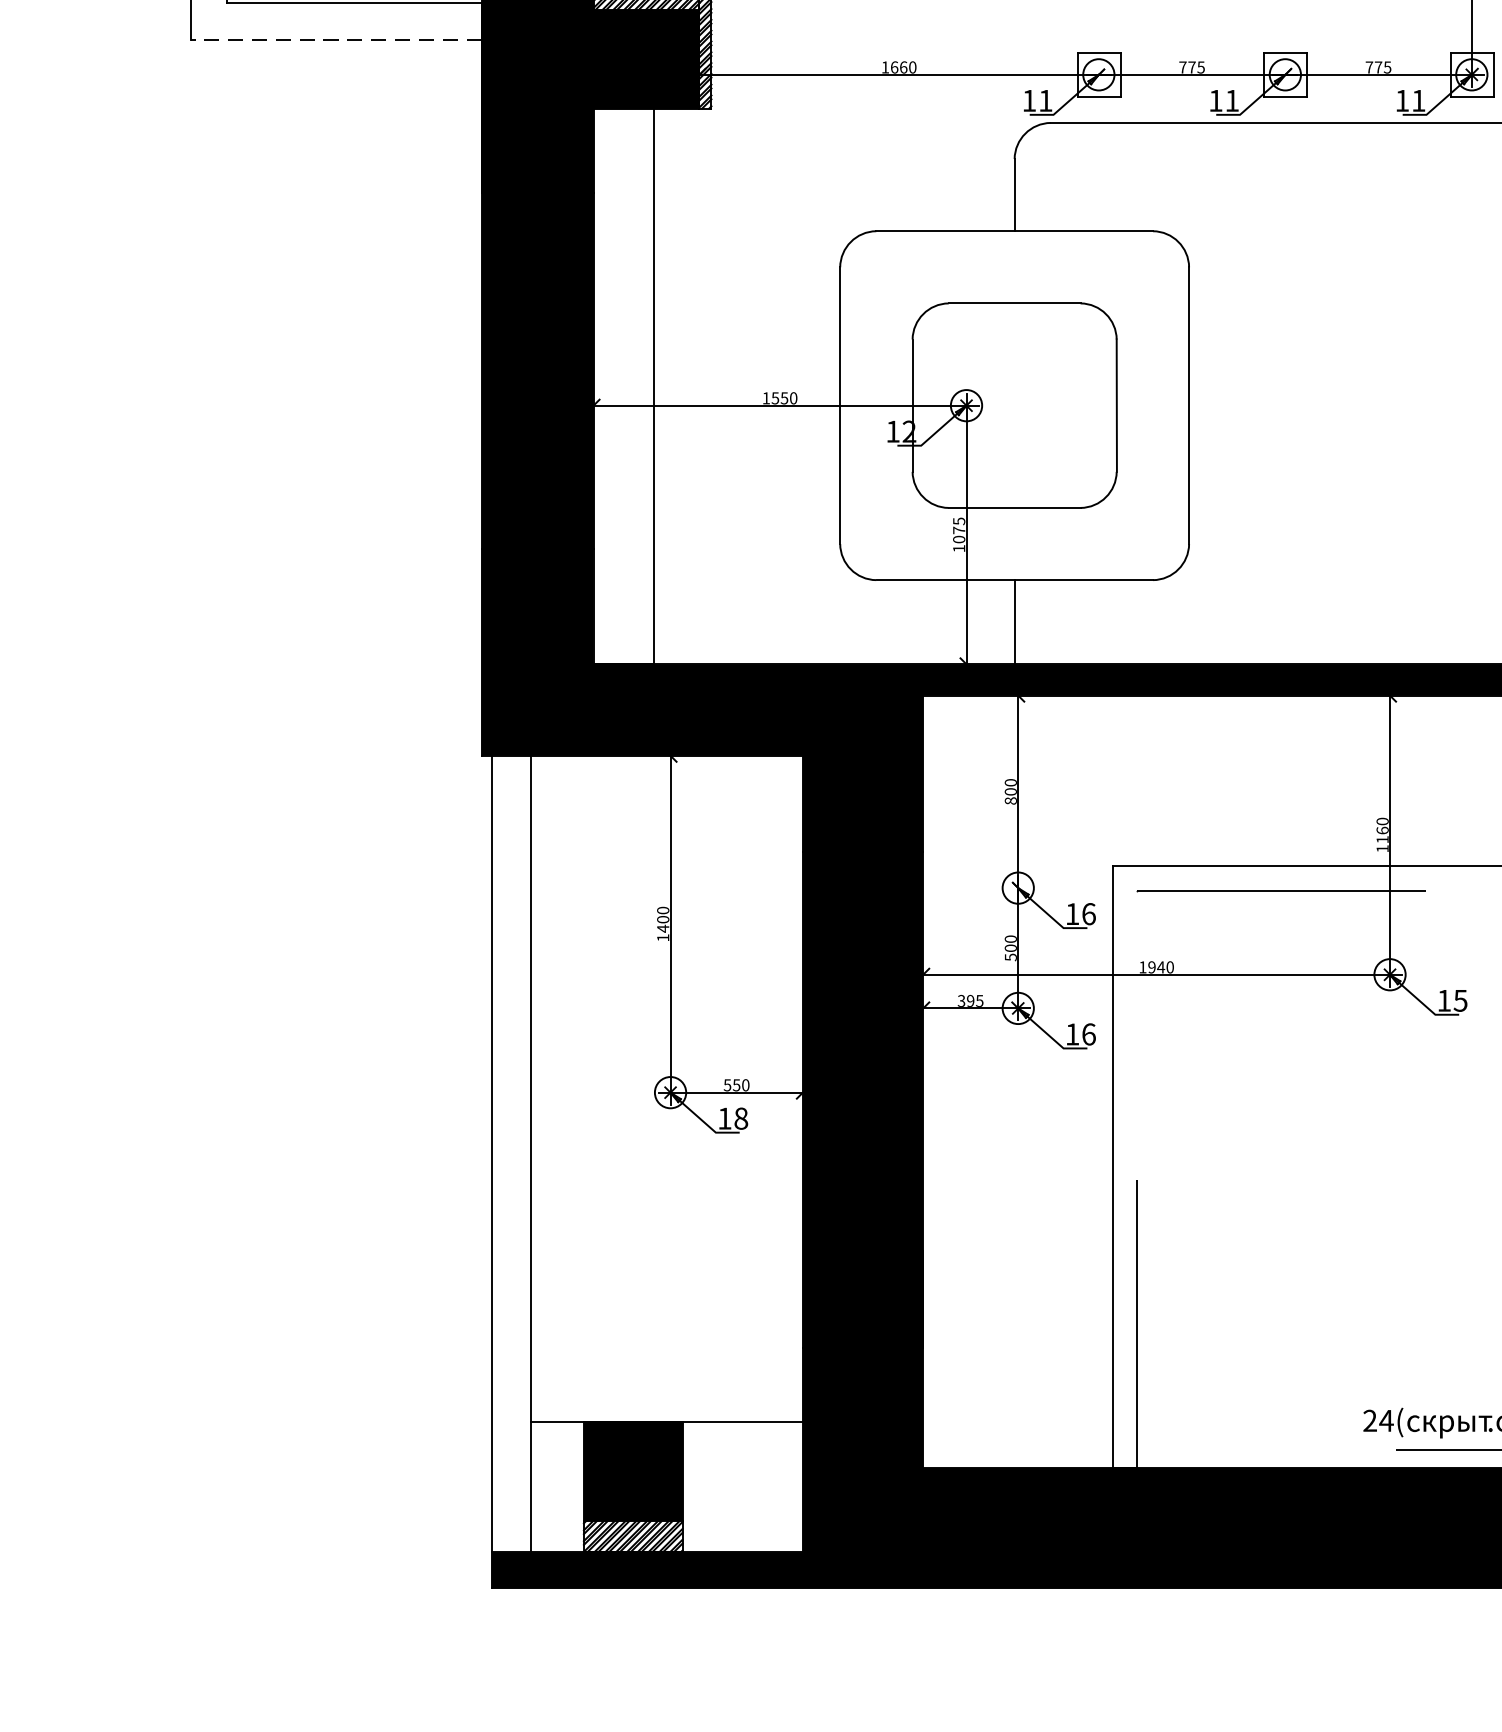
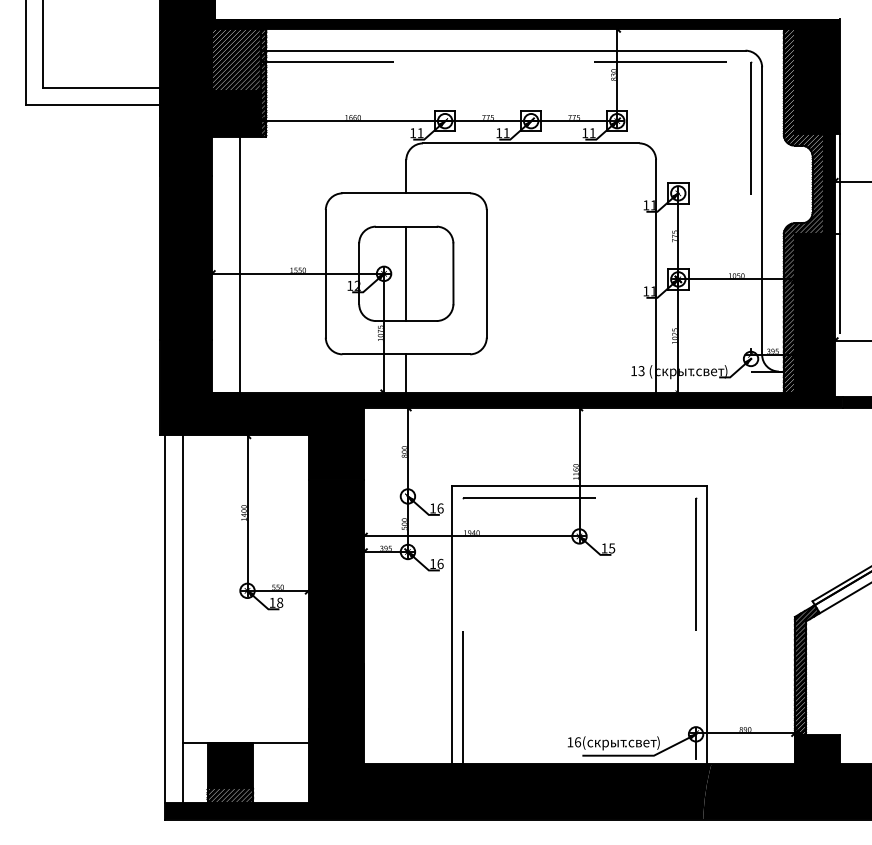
line: (334, 40) -> (92, 105), dashed -> solid
line: (1015, 404) -> (406, 273), added
text: (1377, 1421) -> (573, 742), 24( -> 16(

